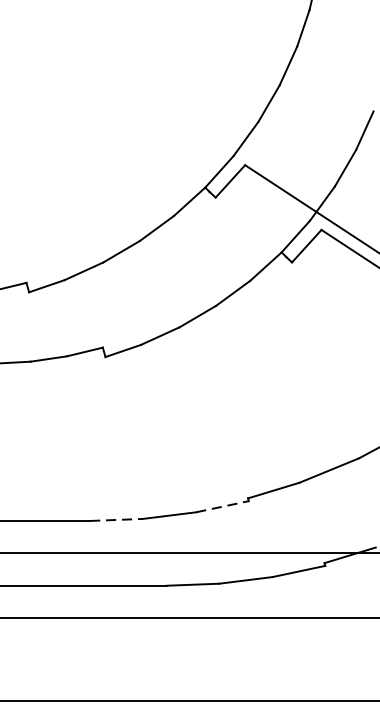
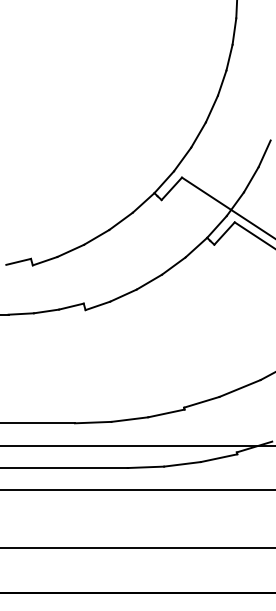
line: (222, 506) -> (166, 413), dashed -> solid
line: (116, 519) -> (93, 422), dashed -> solid

